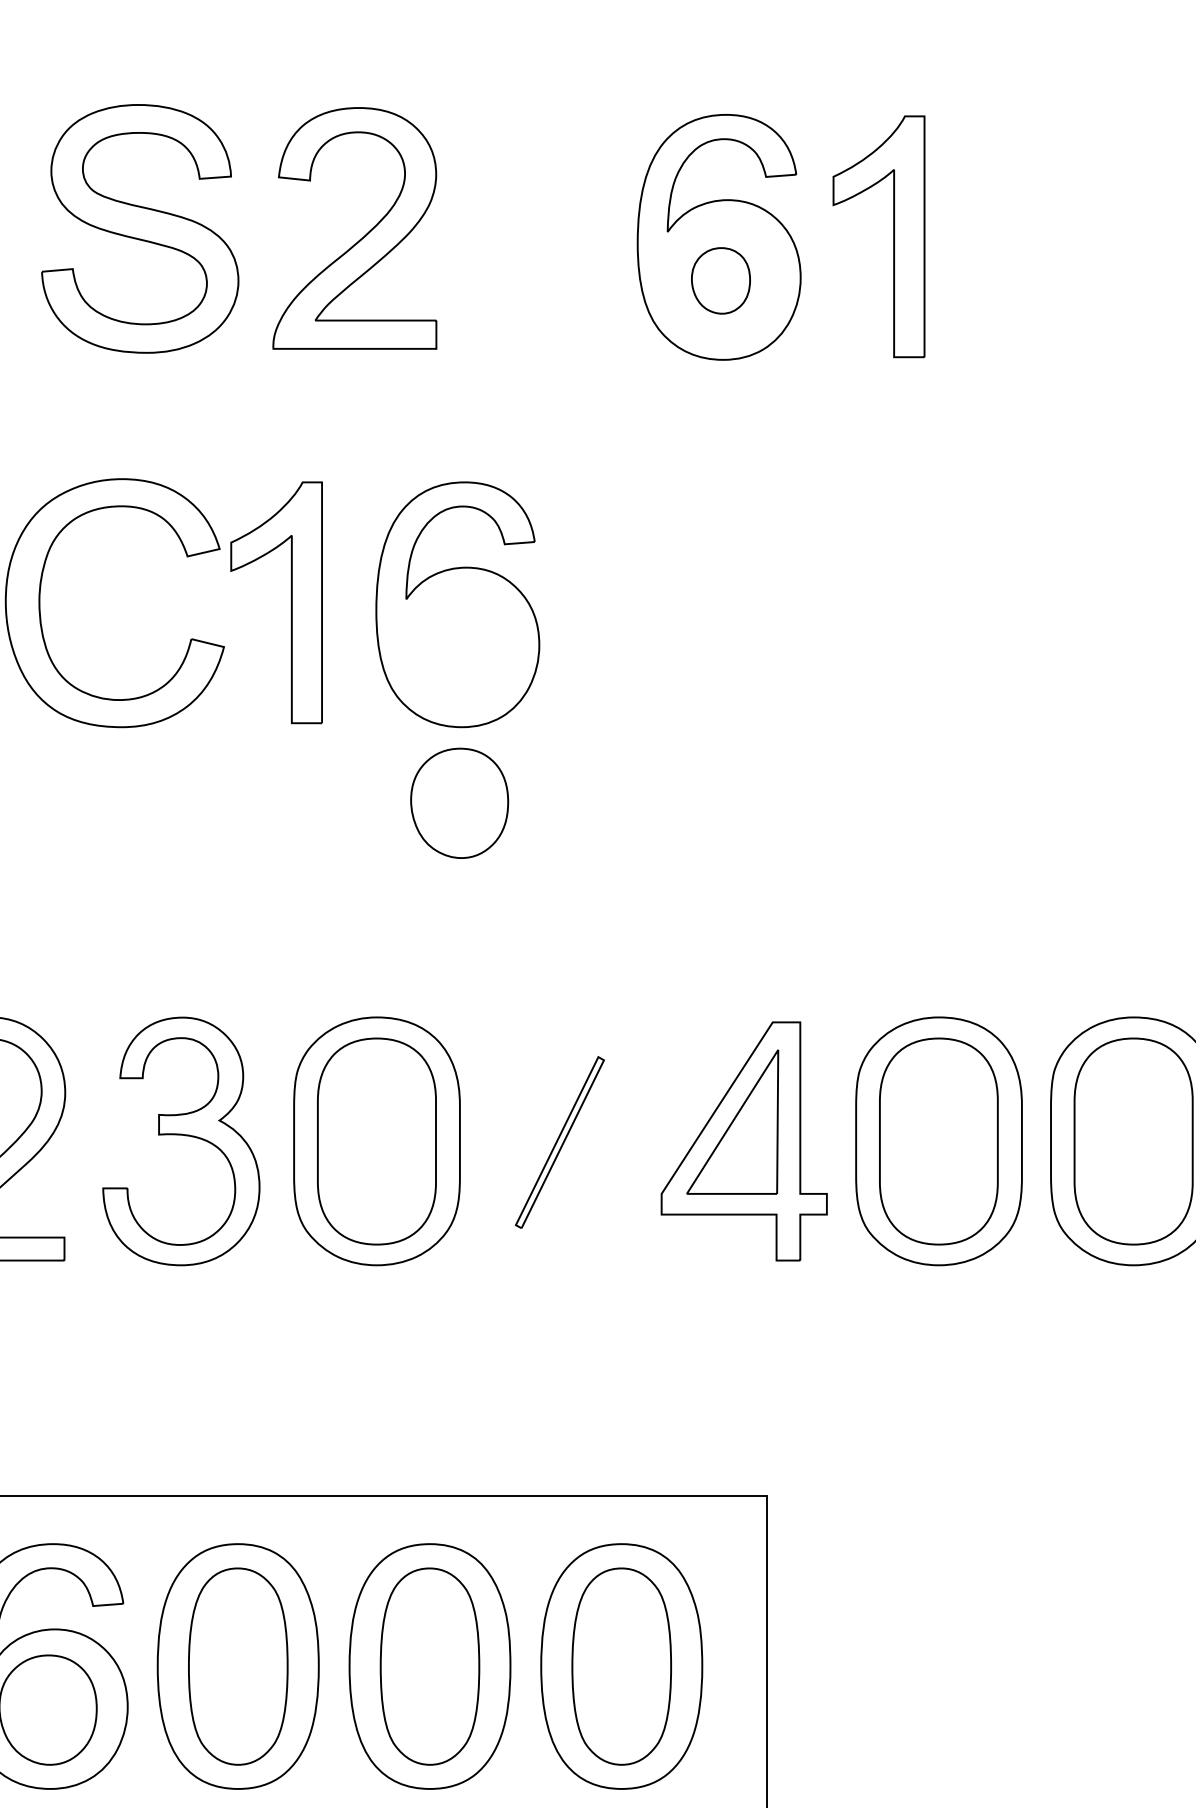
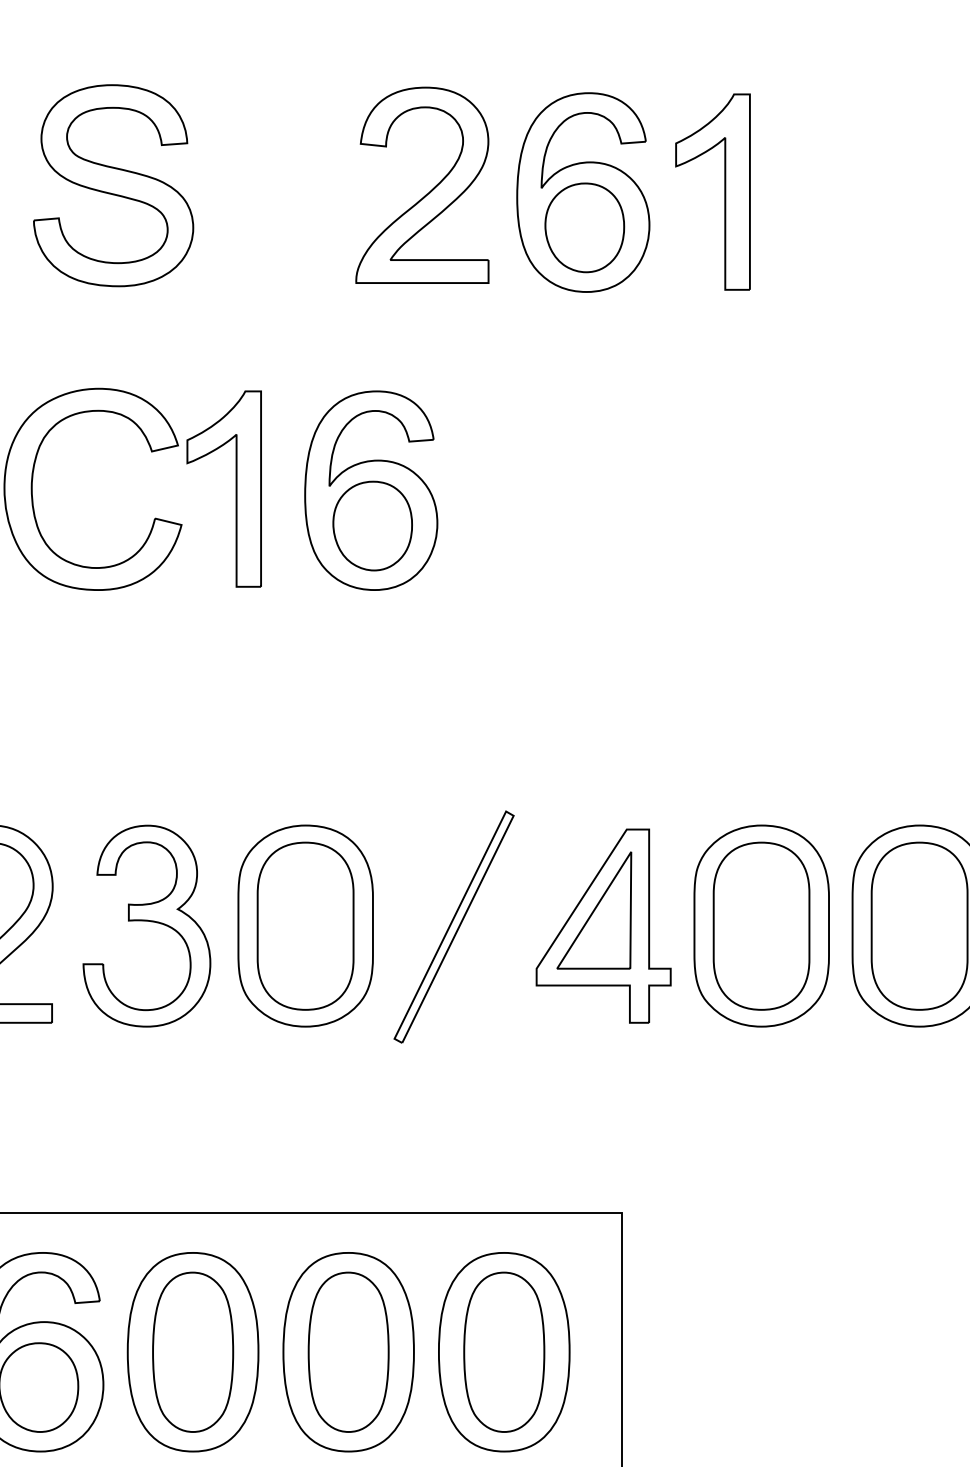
part: (360, 238) -> (426, 193), moved
part: (720, 280) -> (584, 227), size x1.67
part: (459, 802) -> (372, 525), moved
part: (559, 1142) -> (453, 927), size x1.67

